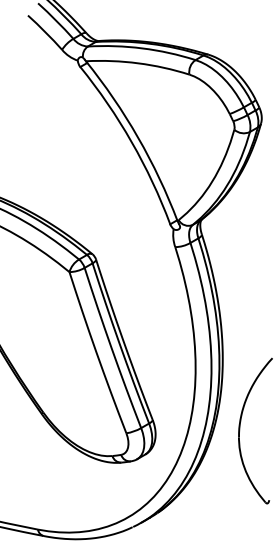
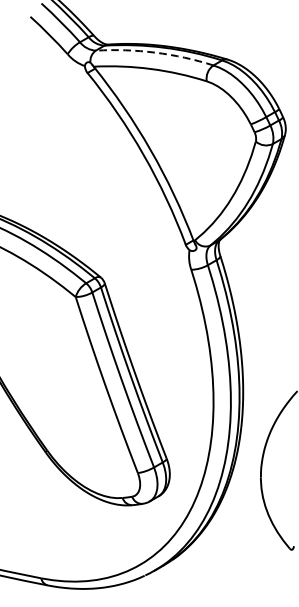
arc: (142, 48) -> (155, 52), solid -> dashed

